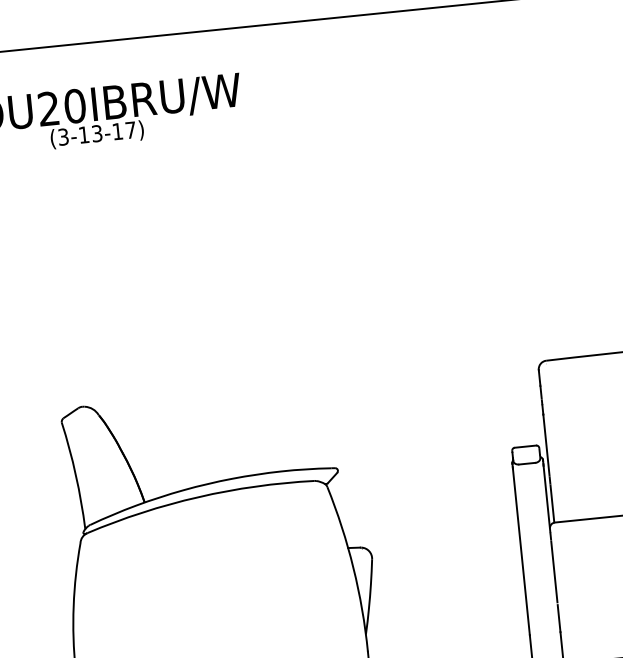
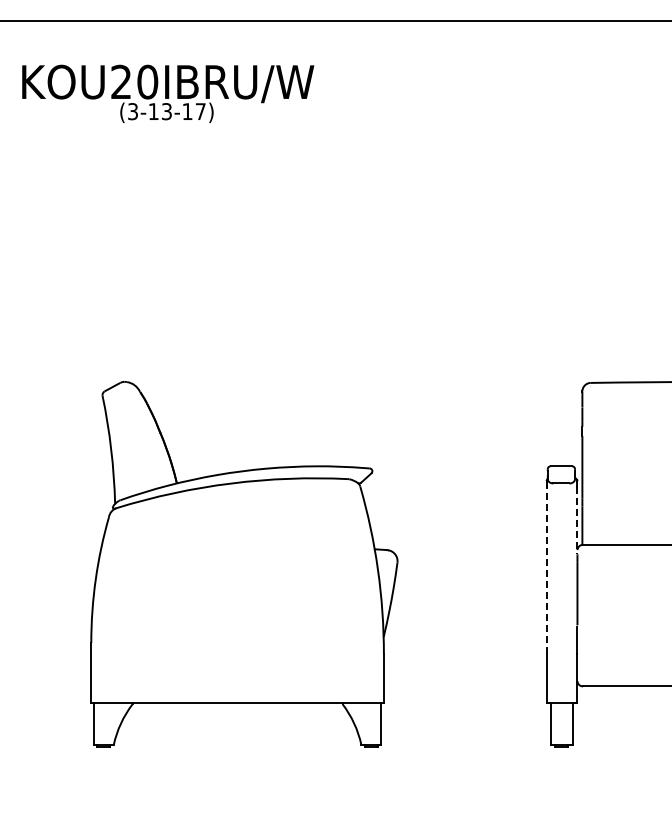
line: (547, 499) -> (577, 521), solid -> dashed
line: (521, 551) -> (546, 570), solid -> dashed

